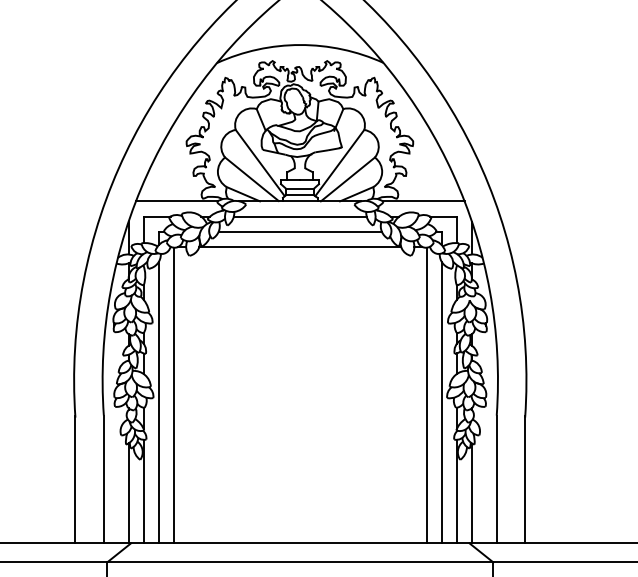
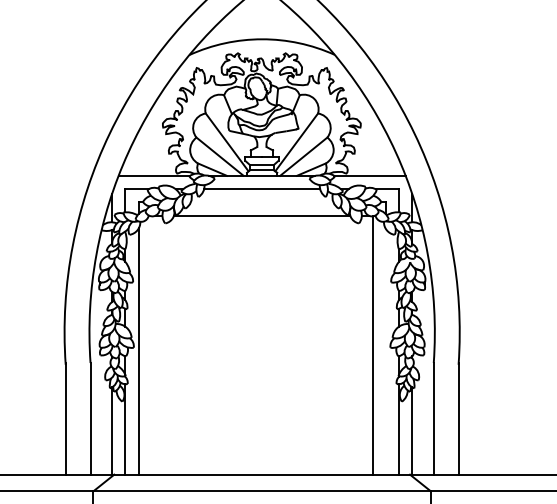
line: (299, 231) -> (261, 202), removed
line: (174, 395) -> (152, 345), removed
line: (441, 402) -> (385, 351), removed

